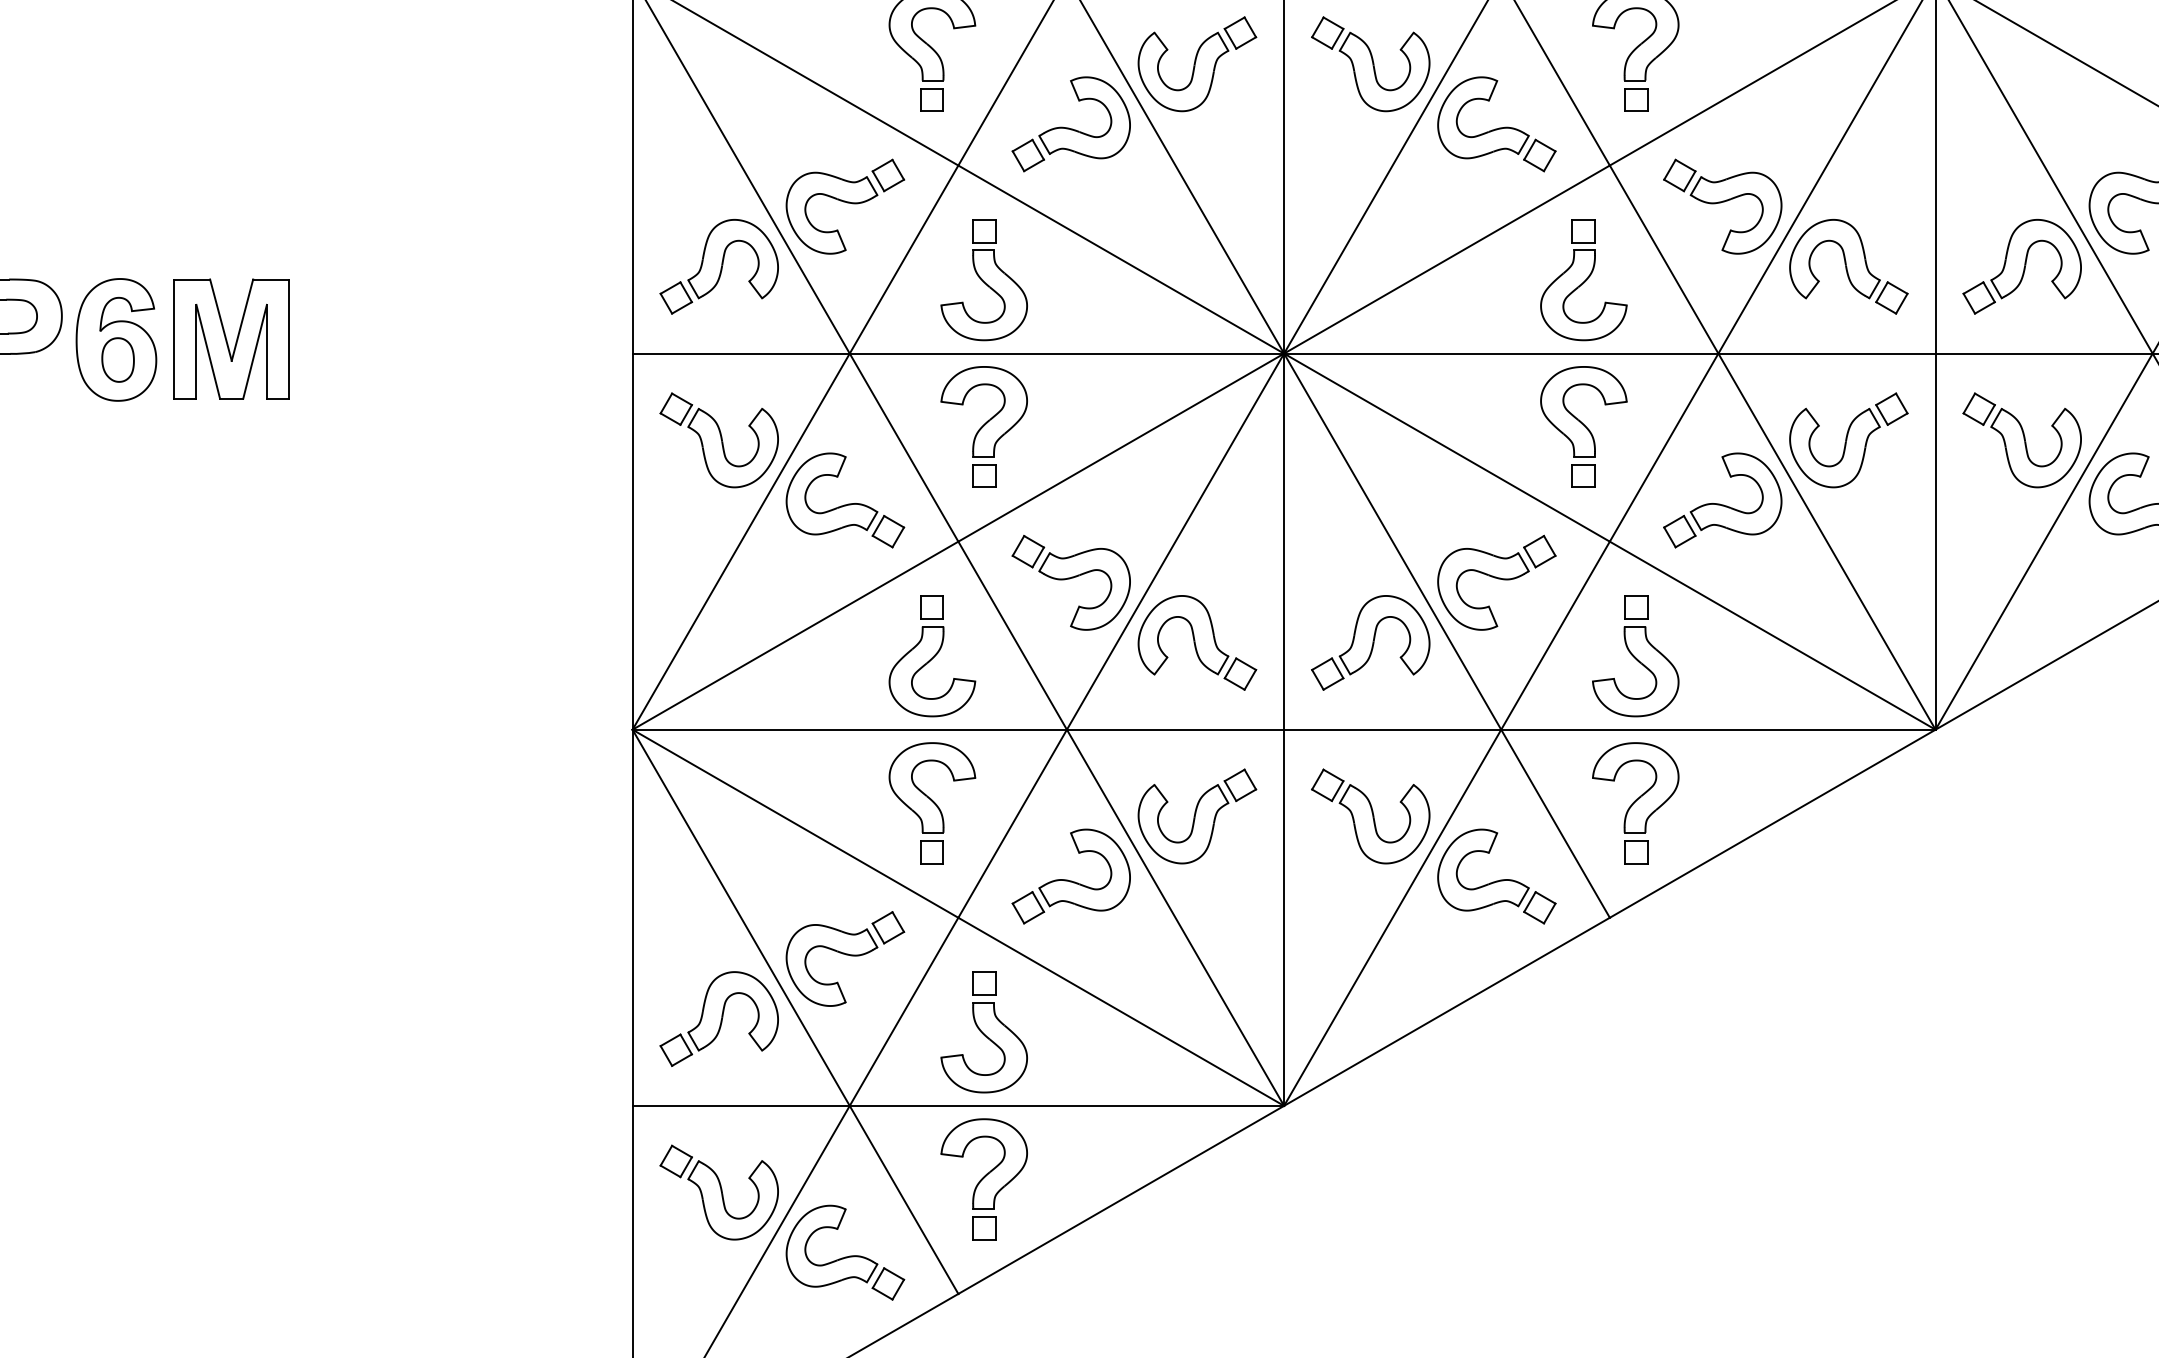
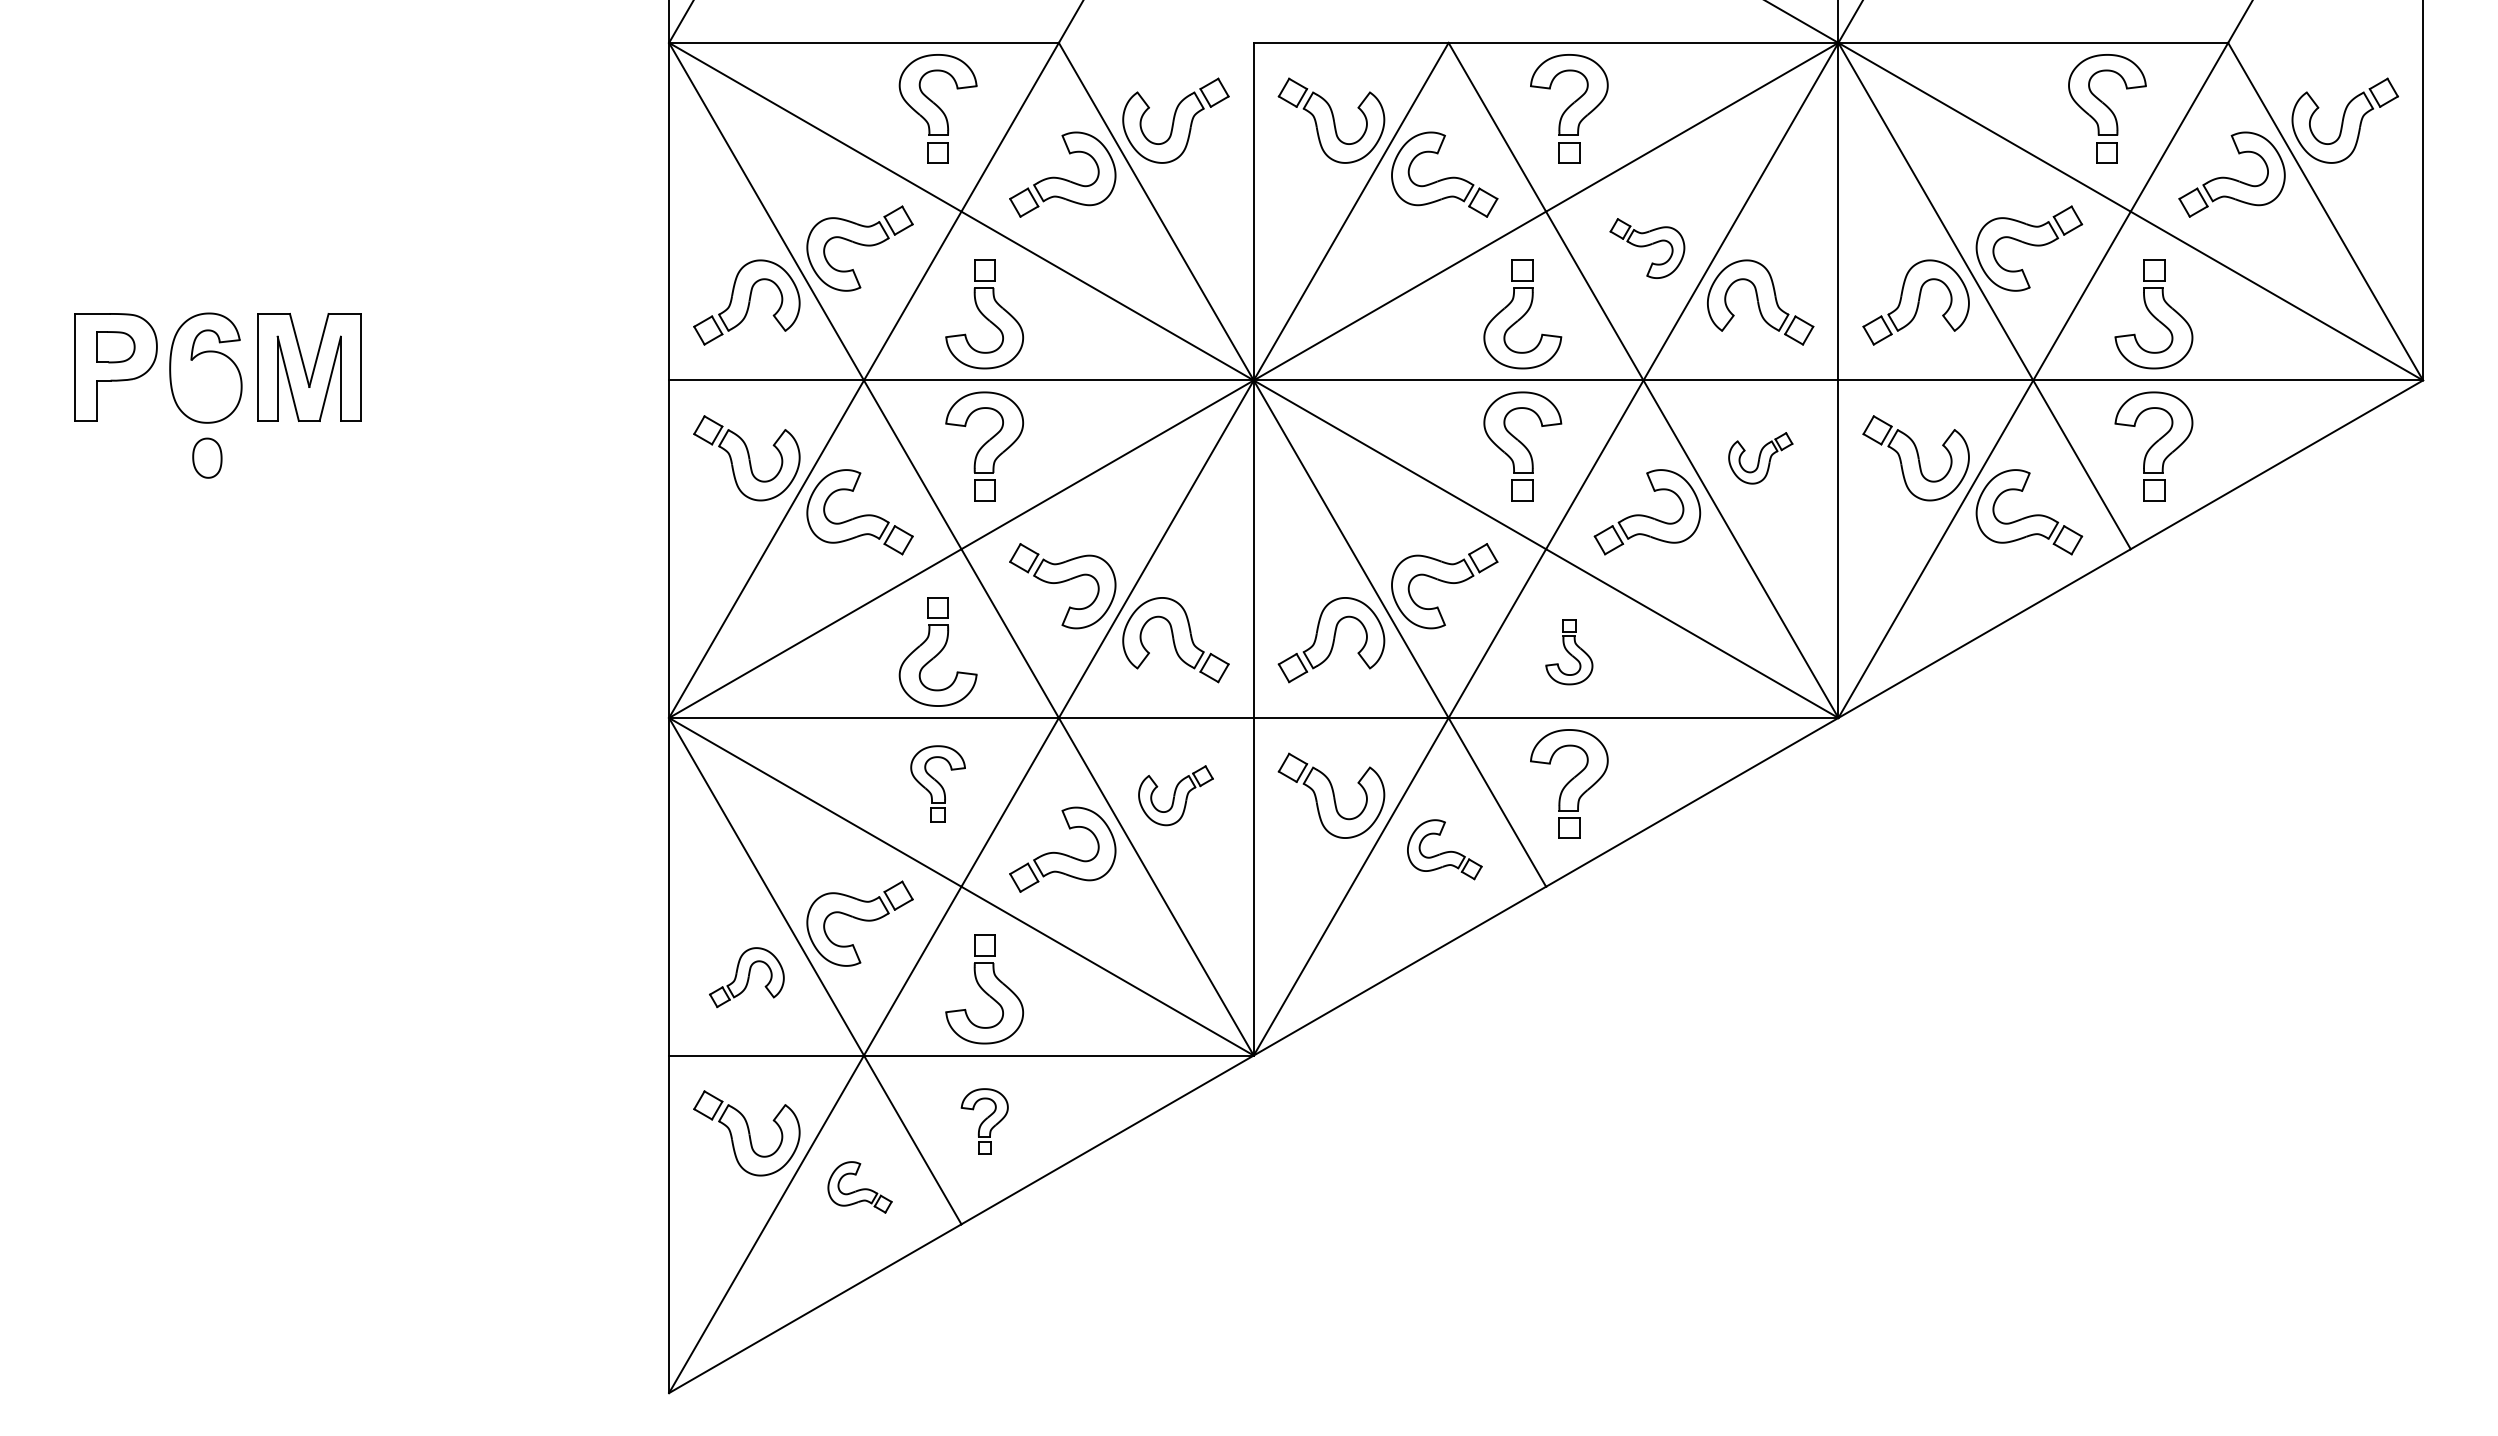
part: (1722, 206) -> (1647, 248), size x0.7
part: (118, 359) -> (207, 457), moved
part: (1848, 440) -> (1760, 458), size x0.6
part: (1635, 655) -> (1569, 651), size x0.6
part: (931, 802) -> (937, 783), size x0.7
part: (1196, 816) -> (1175, 795), size x0.7
part: (1496, 876) -> (1444, 849), size x0.7
part: (718, 1018) -> (746, 977), size x0.7
part: (984, 1179) -> (984, 1121), size x0.6
part: (844, 1252) -> (859, 1187), size x0.6

